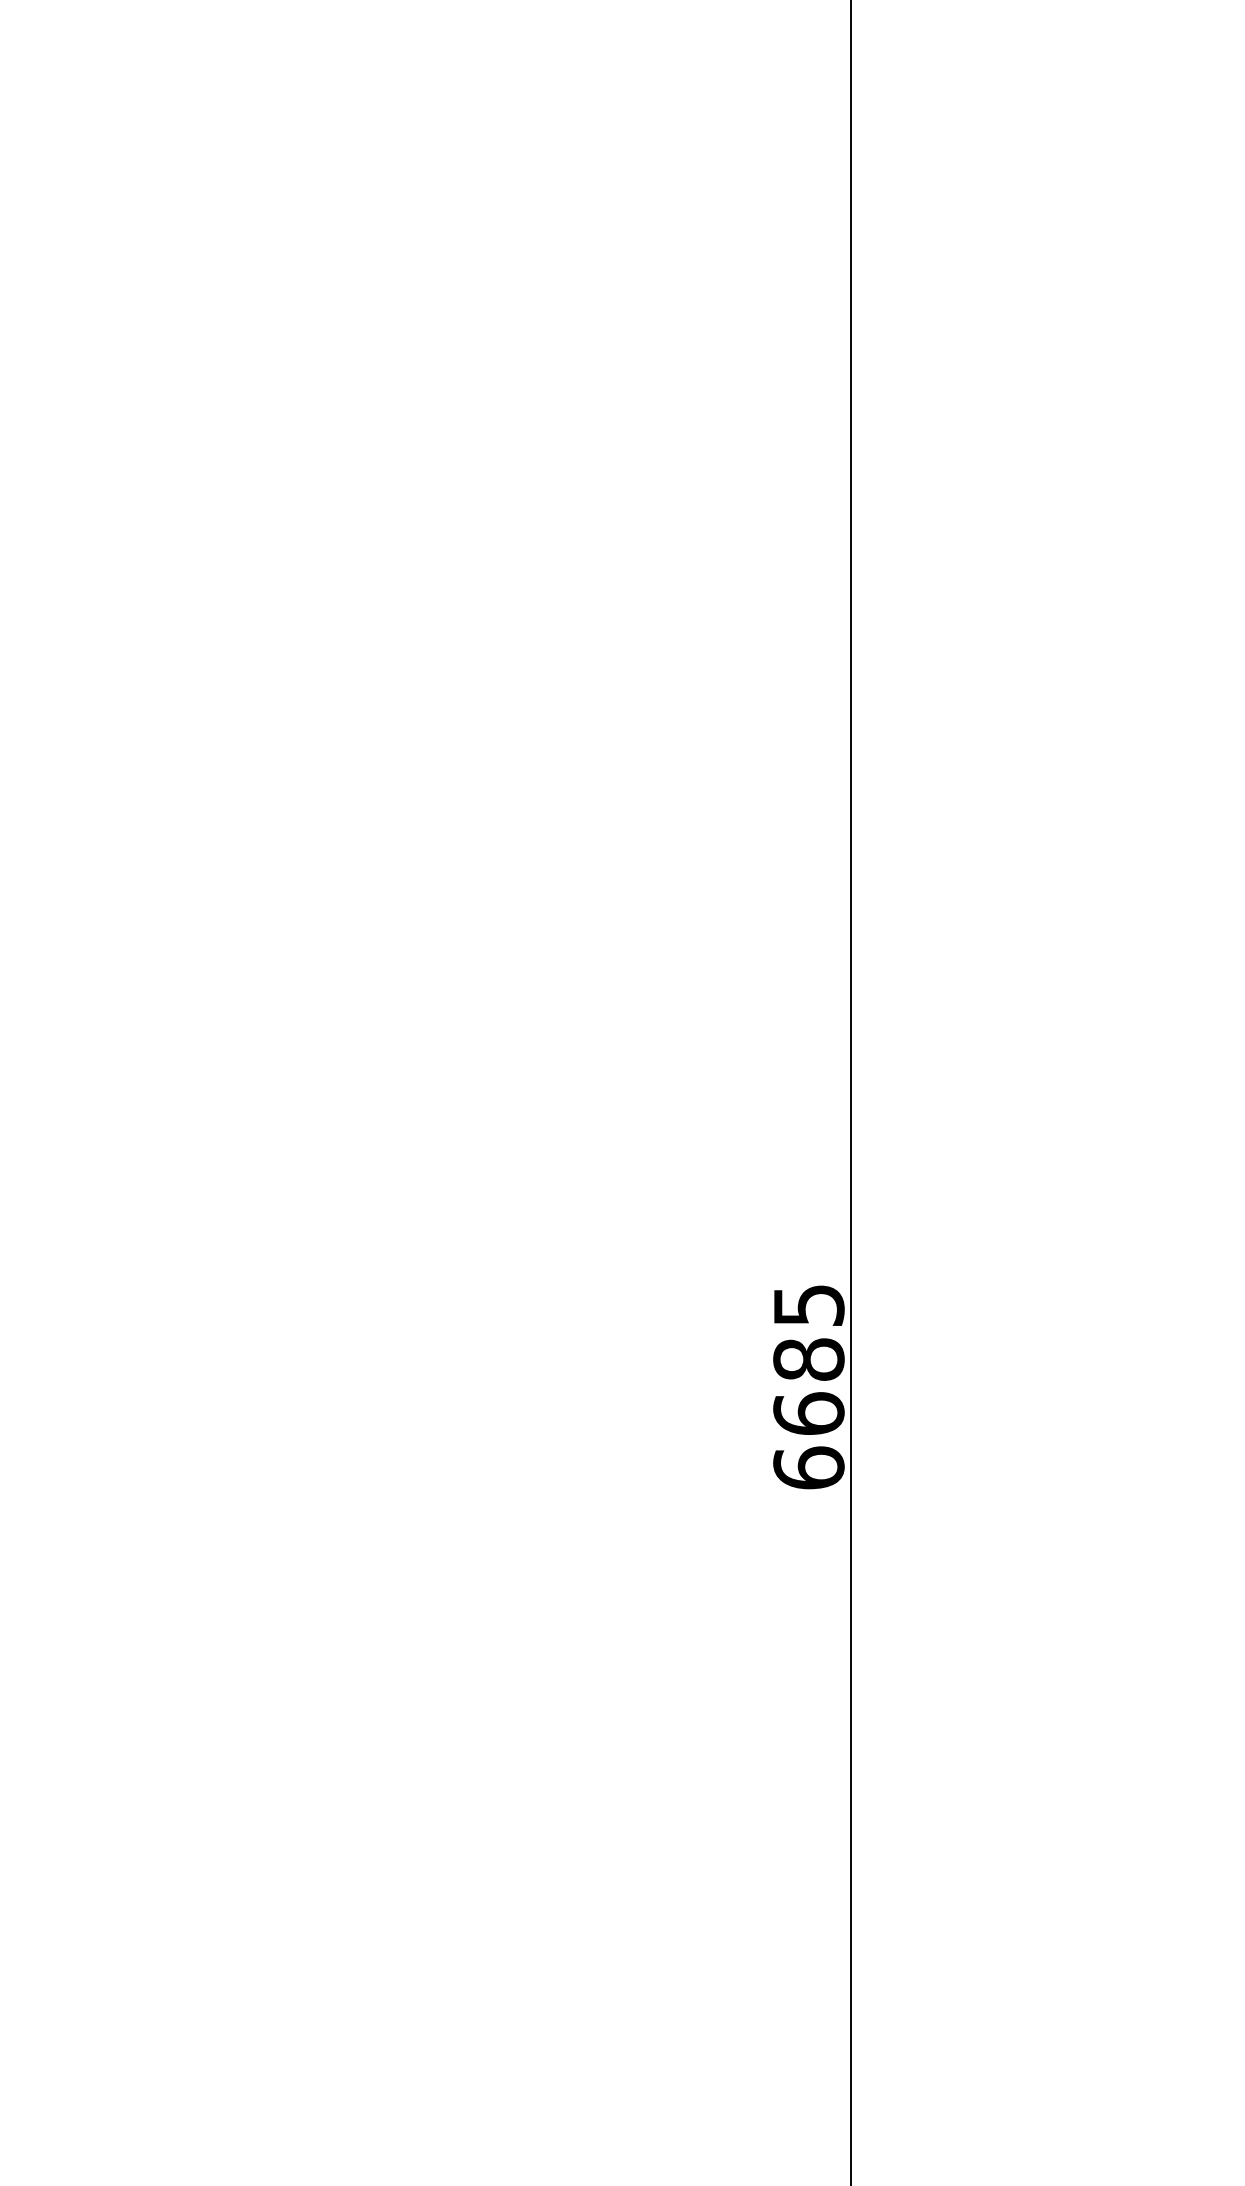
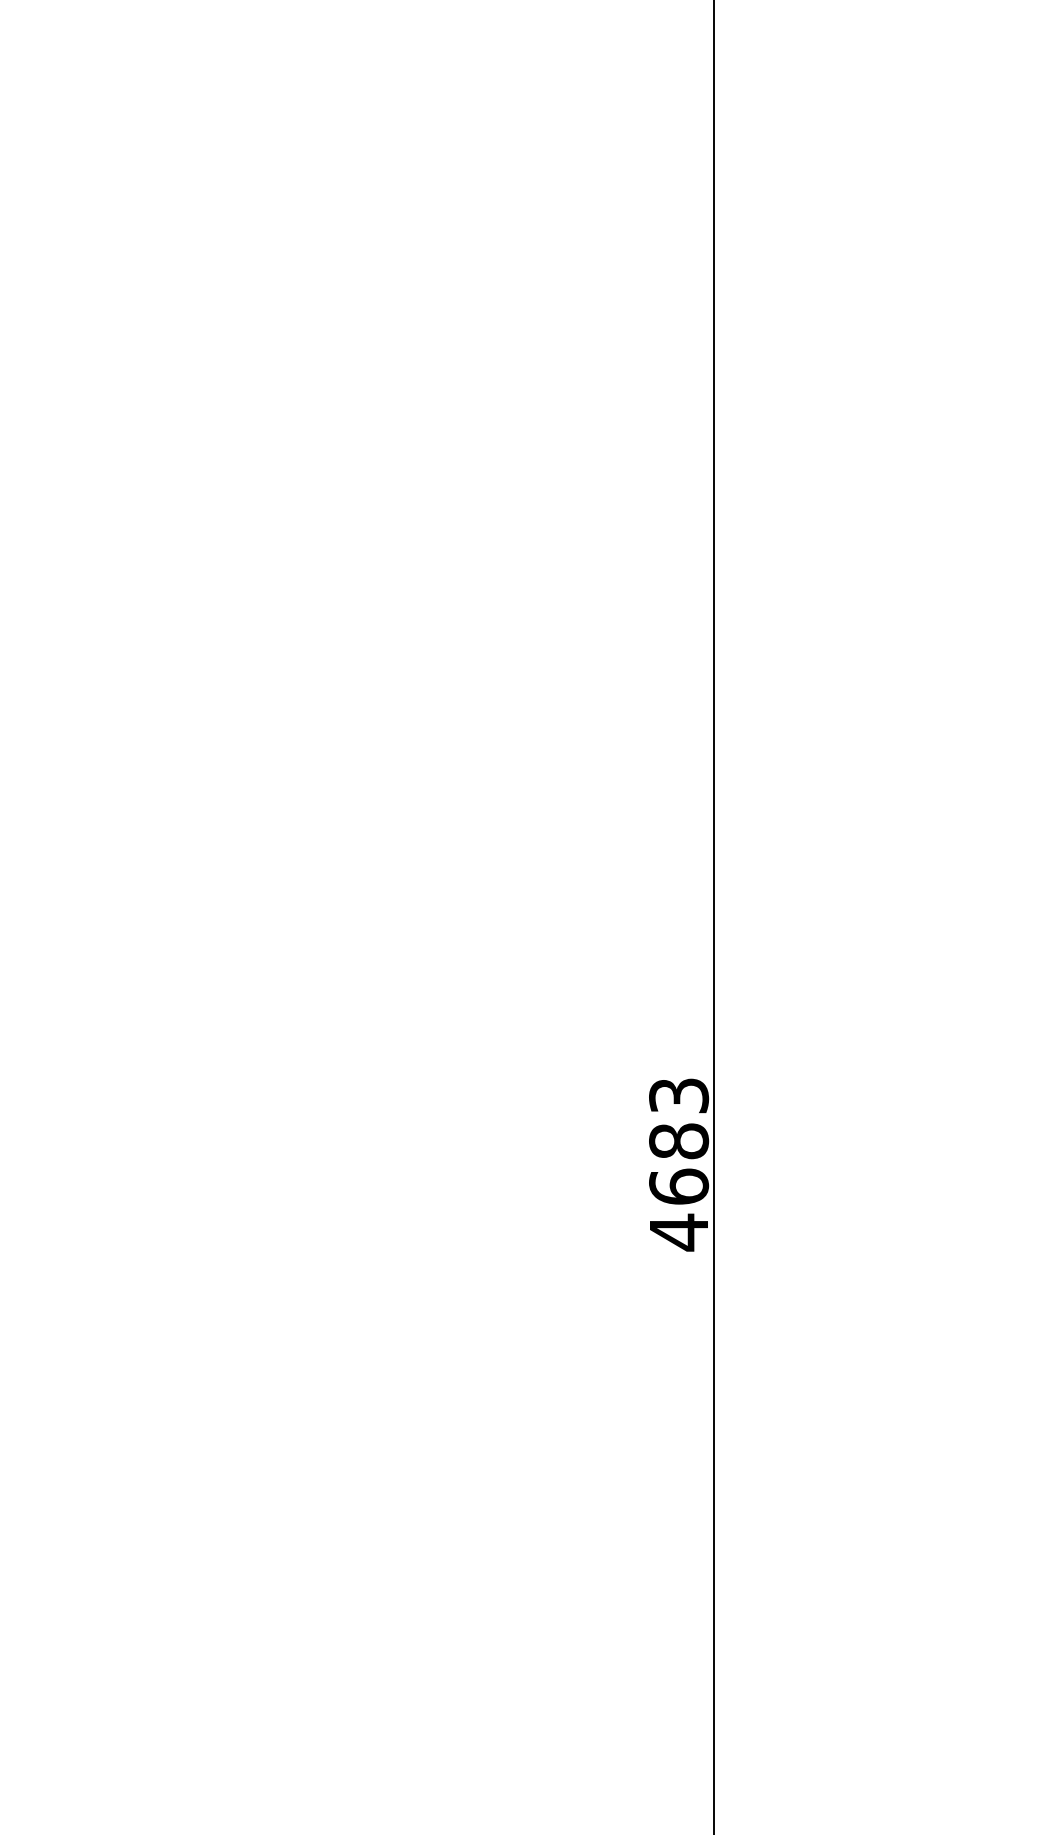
text: (809, 1387) -> (679, 1164), 6685 -> 4683

